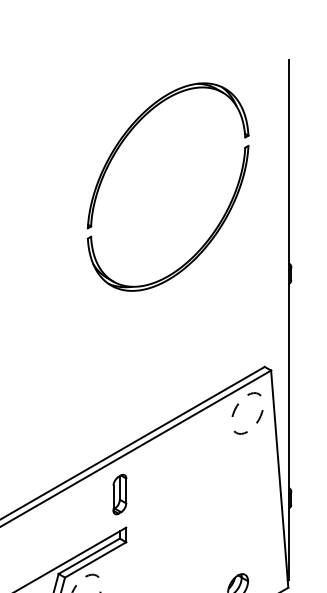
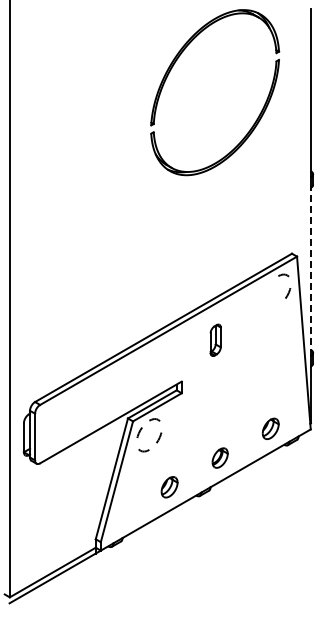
part: (223, 213) -> (259, 113), moved
line: (288, 389) -> (310, 271), solid -> dashed
curve: (233, 416) -> (267, 293), removed
part: (119, 493) -> (215, 339), moved

